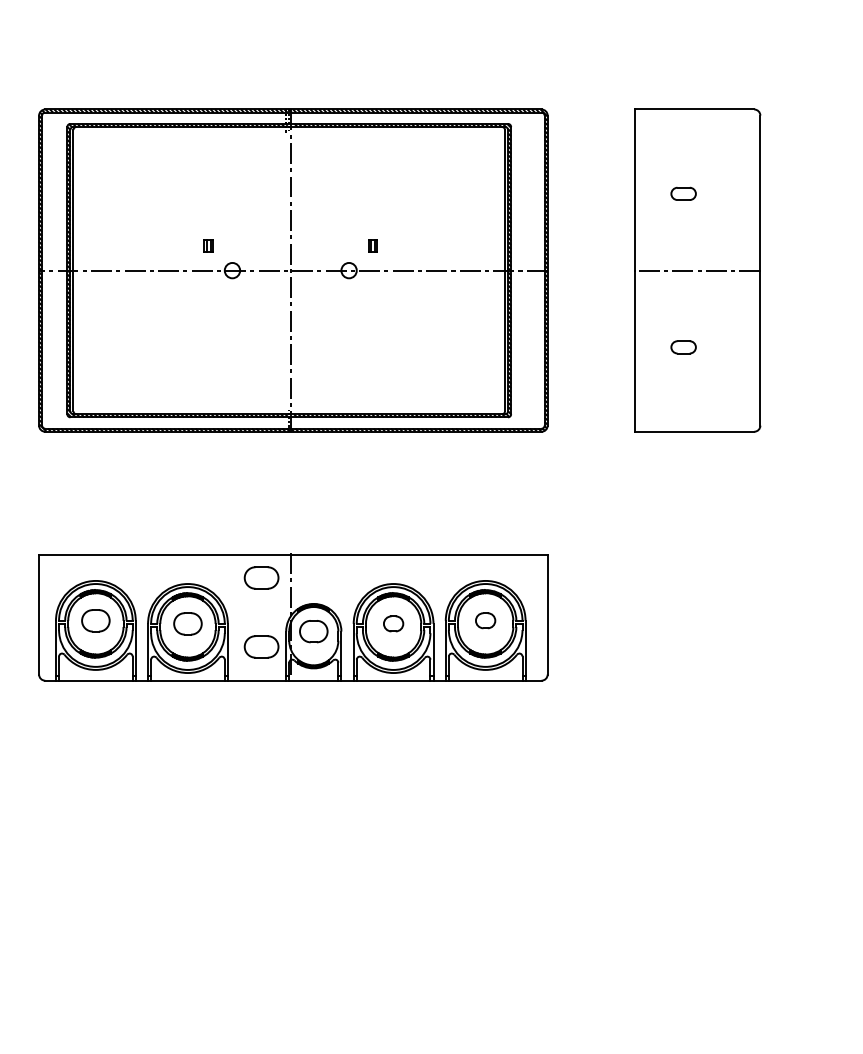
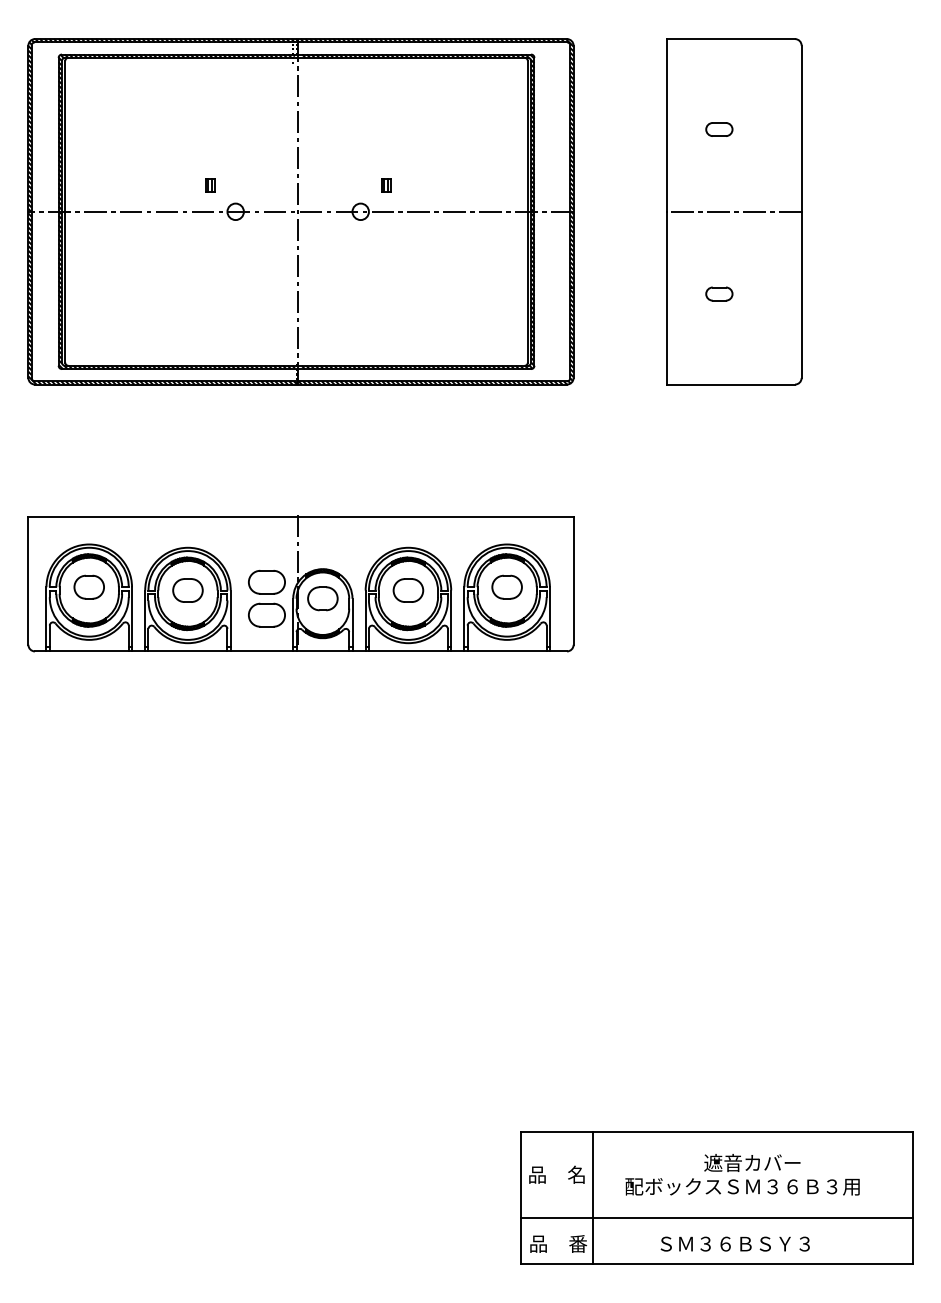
part: (261, 578) -> (266, 582), moved
part: (485, 620) -> (506, 586), size x1.43
part: (393, 623) -> (408, 590), size x1.43

